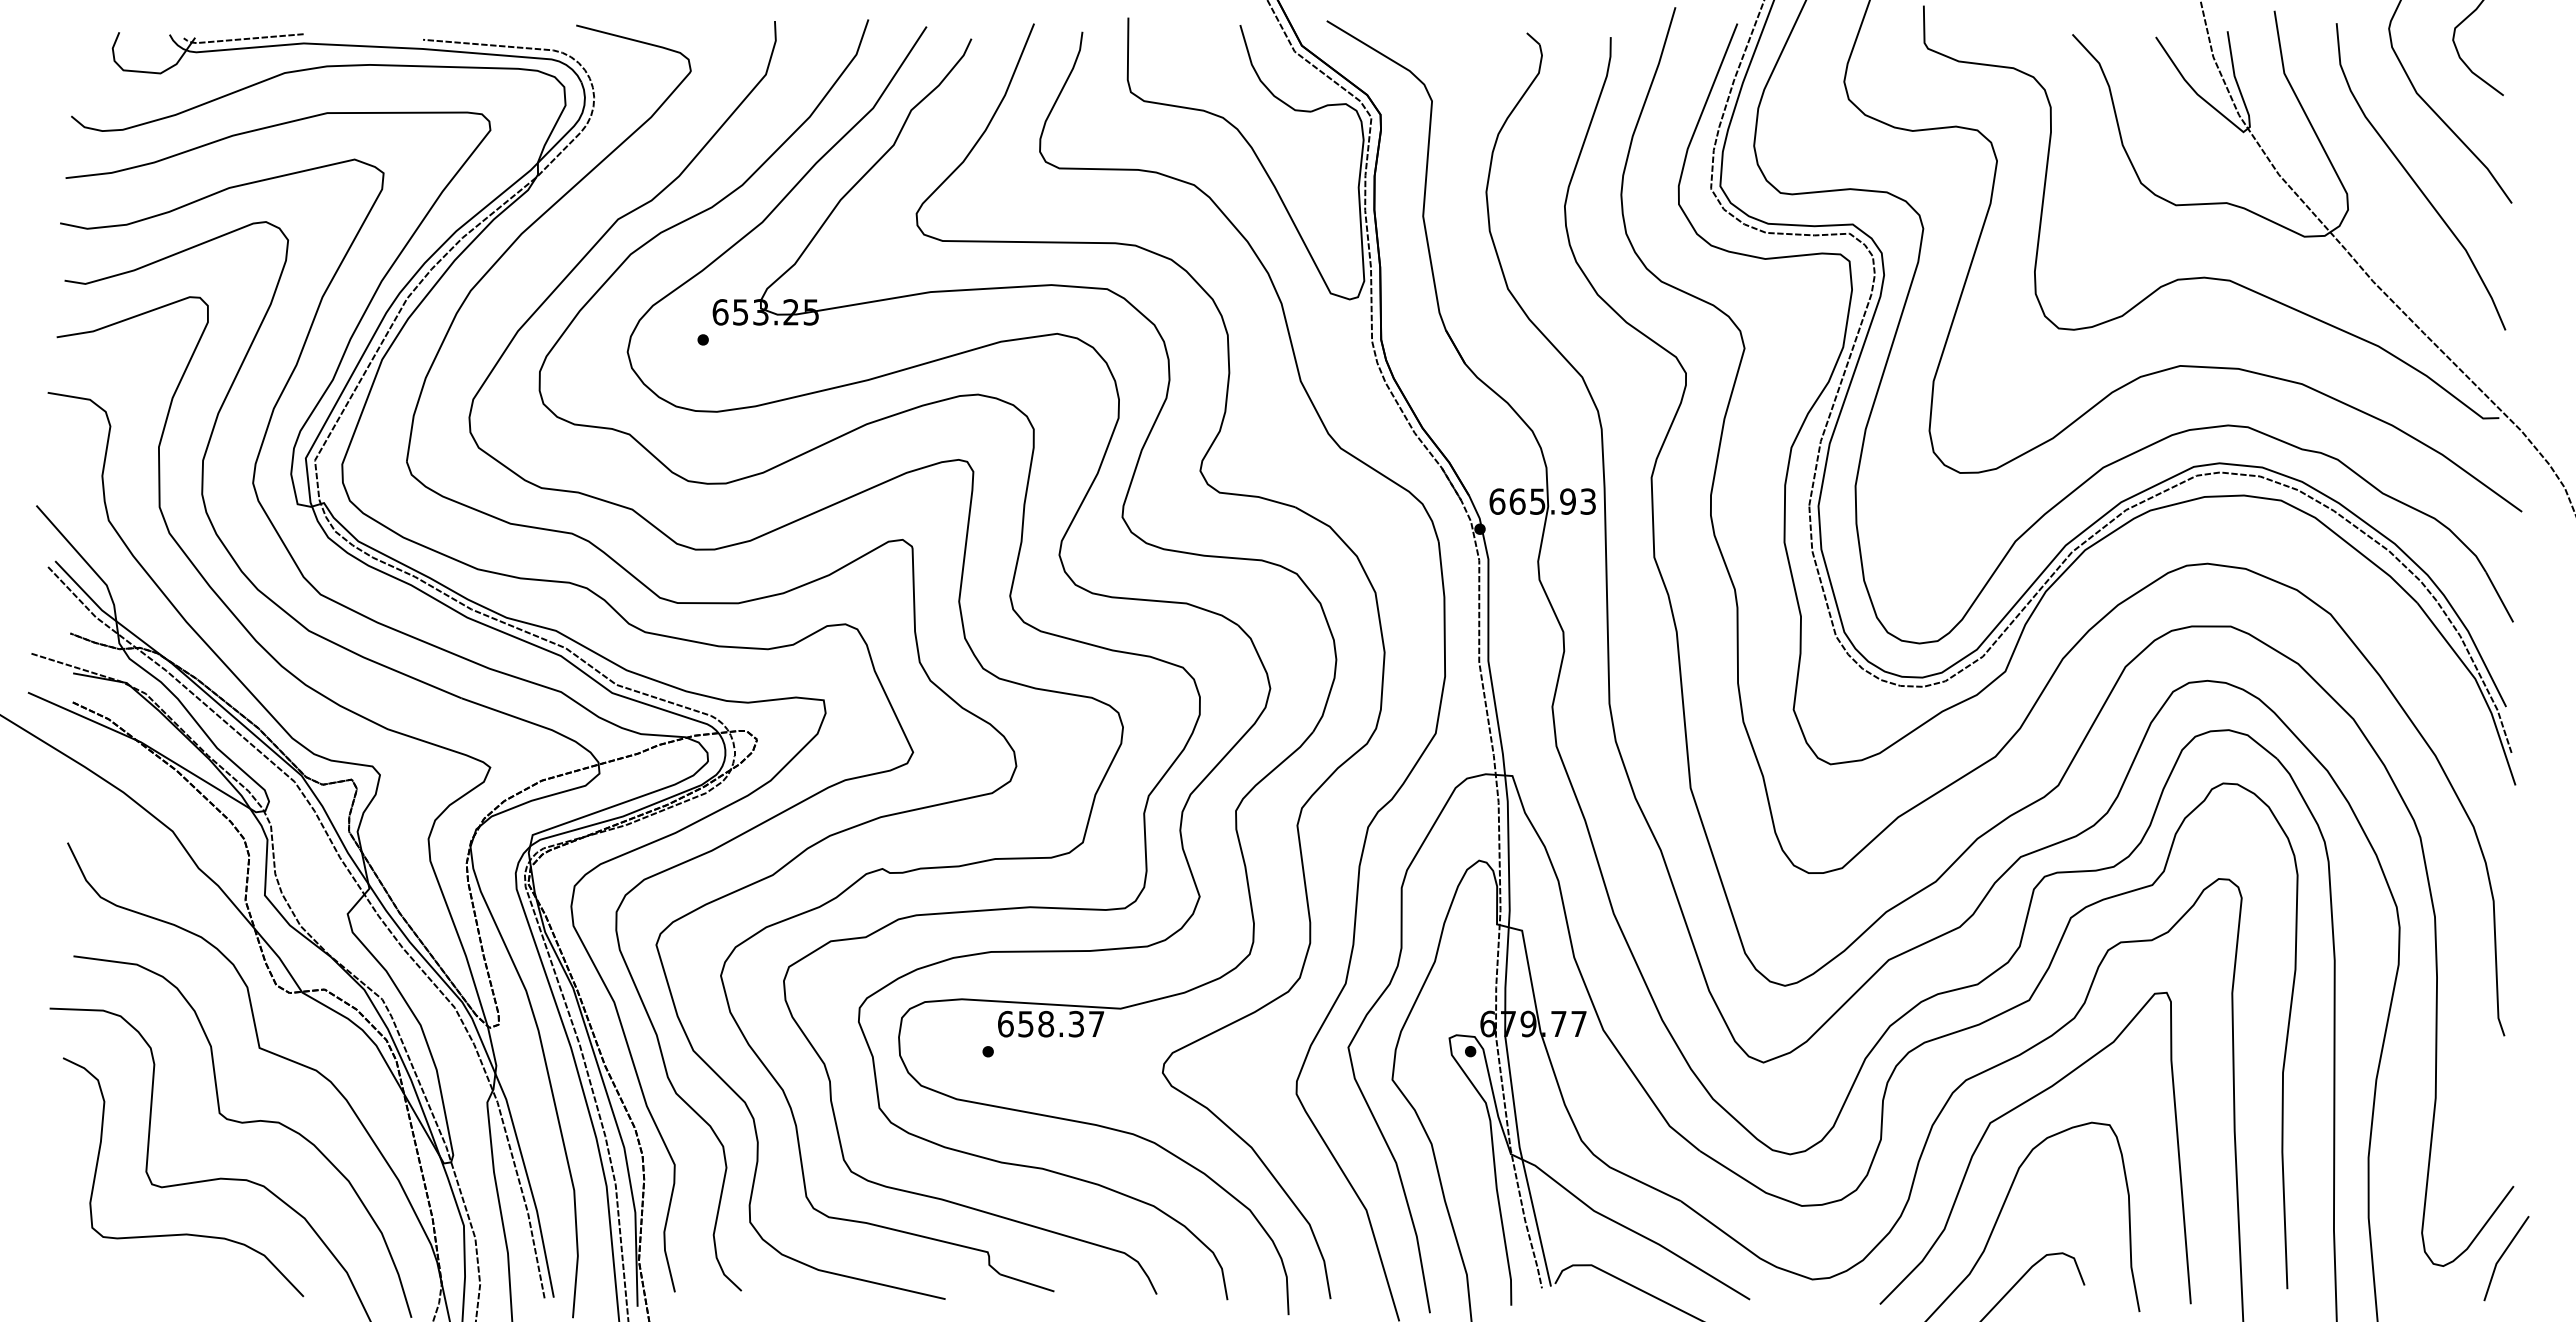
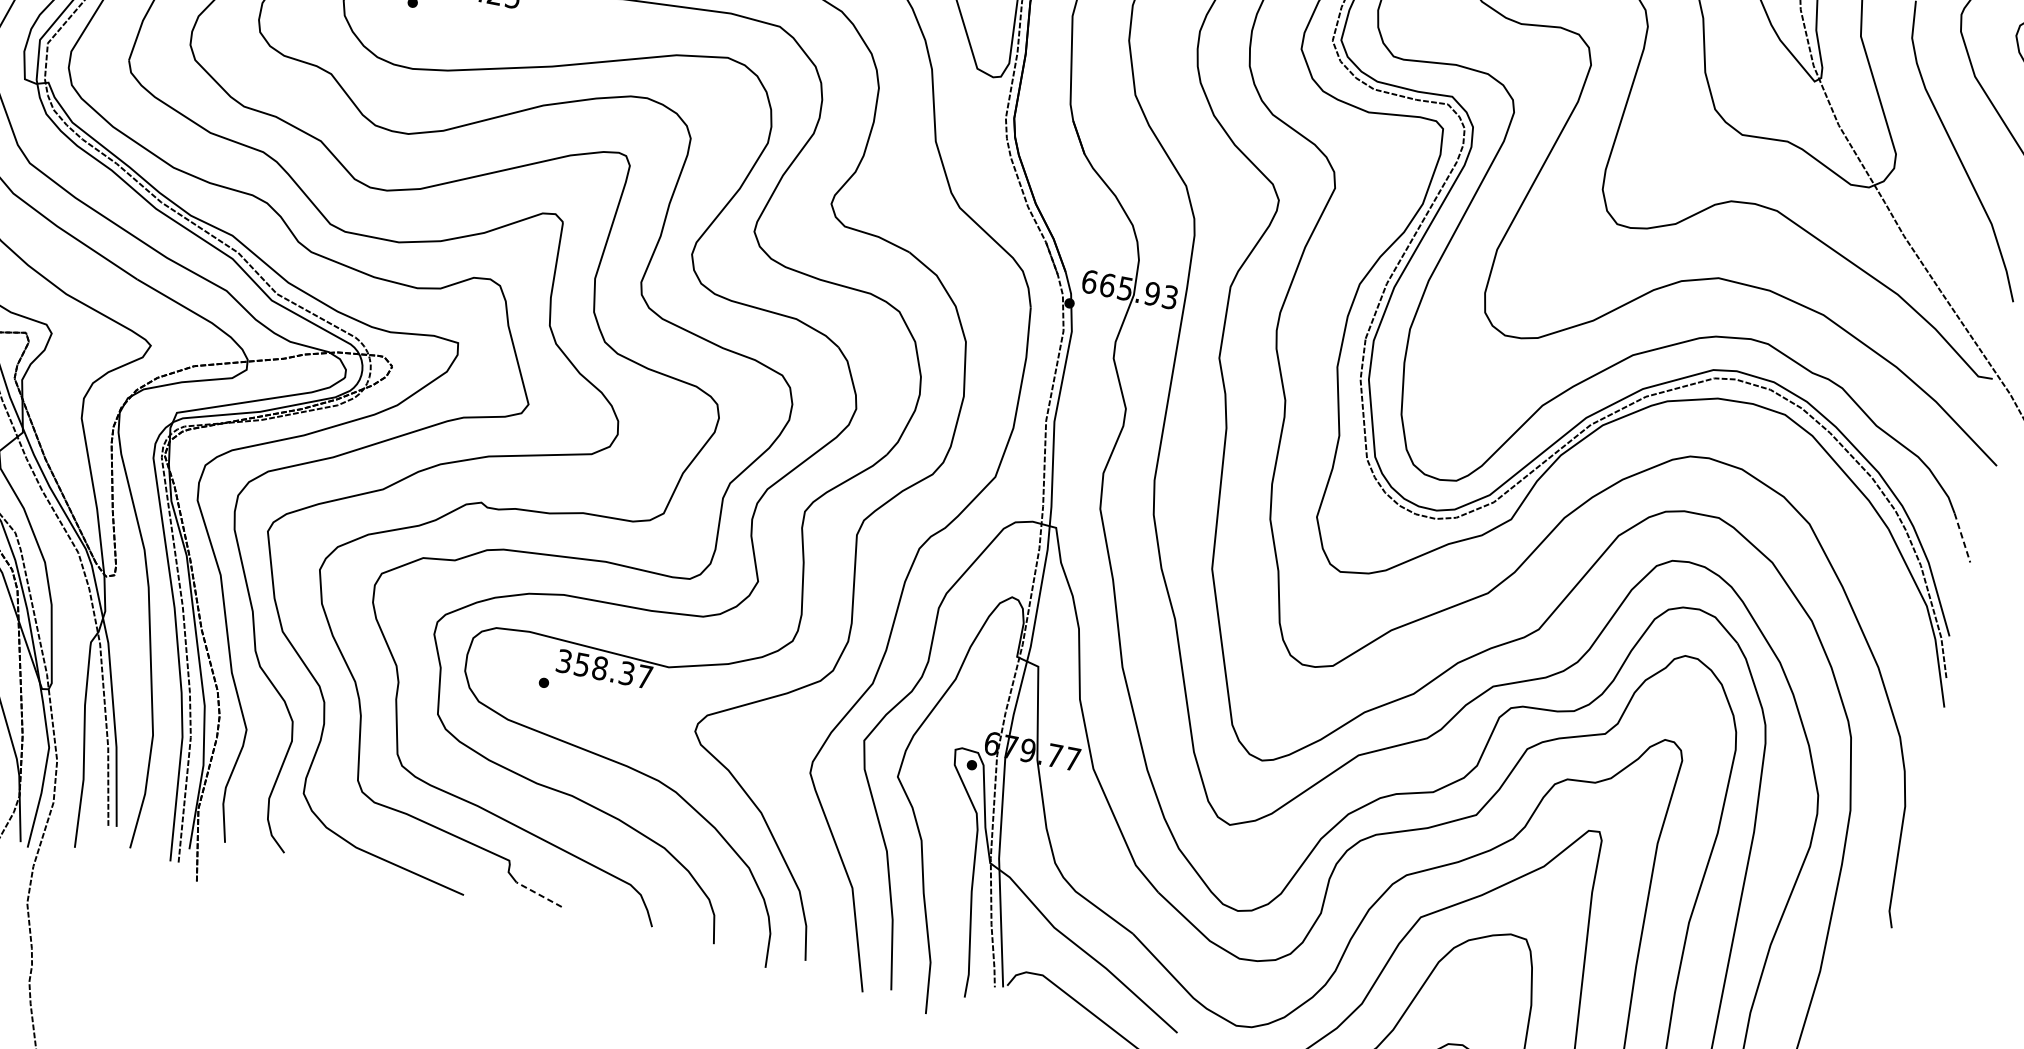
line: (2499, 597) -> (1962, 538), solid -> dashed
text: (1005, 1023) -> (564, 660), 658.37 -> 358.37
line: (1026, 1282) -> (538, 894), solid -> dashed

